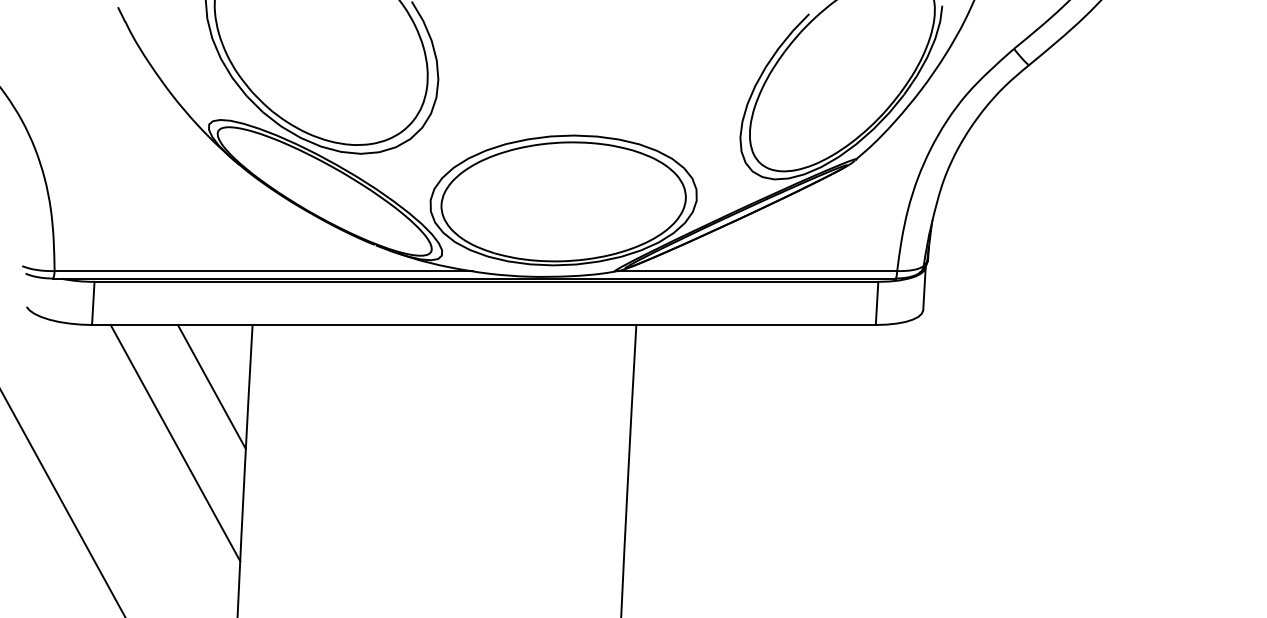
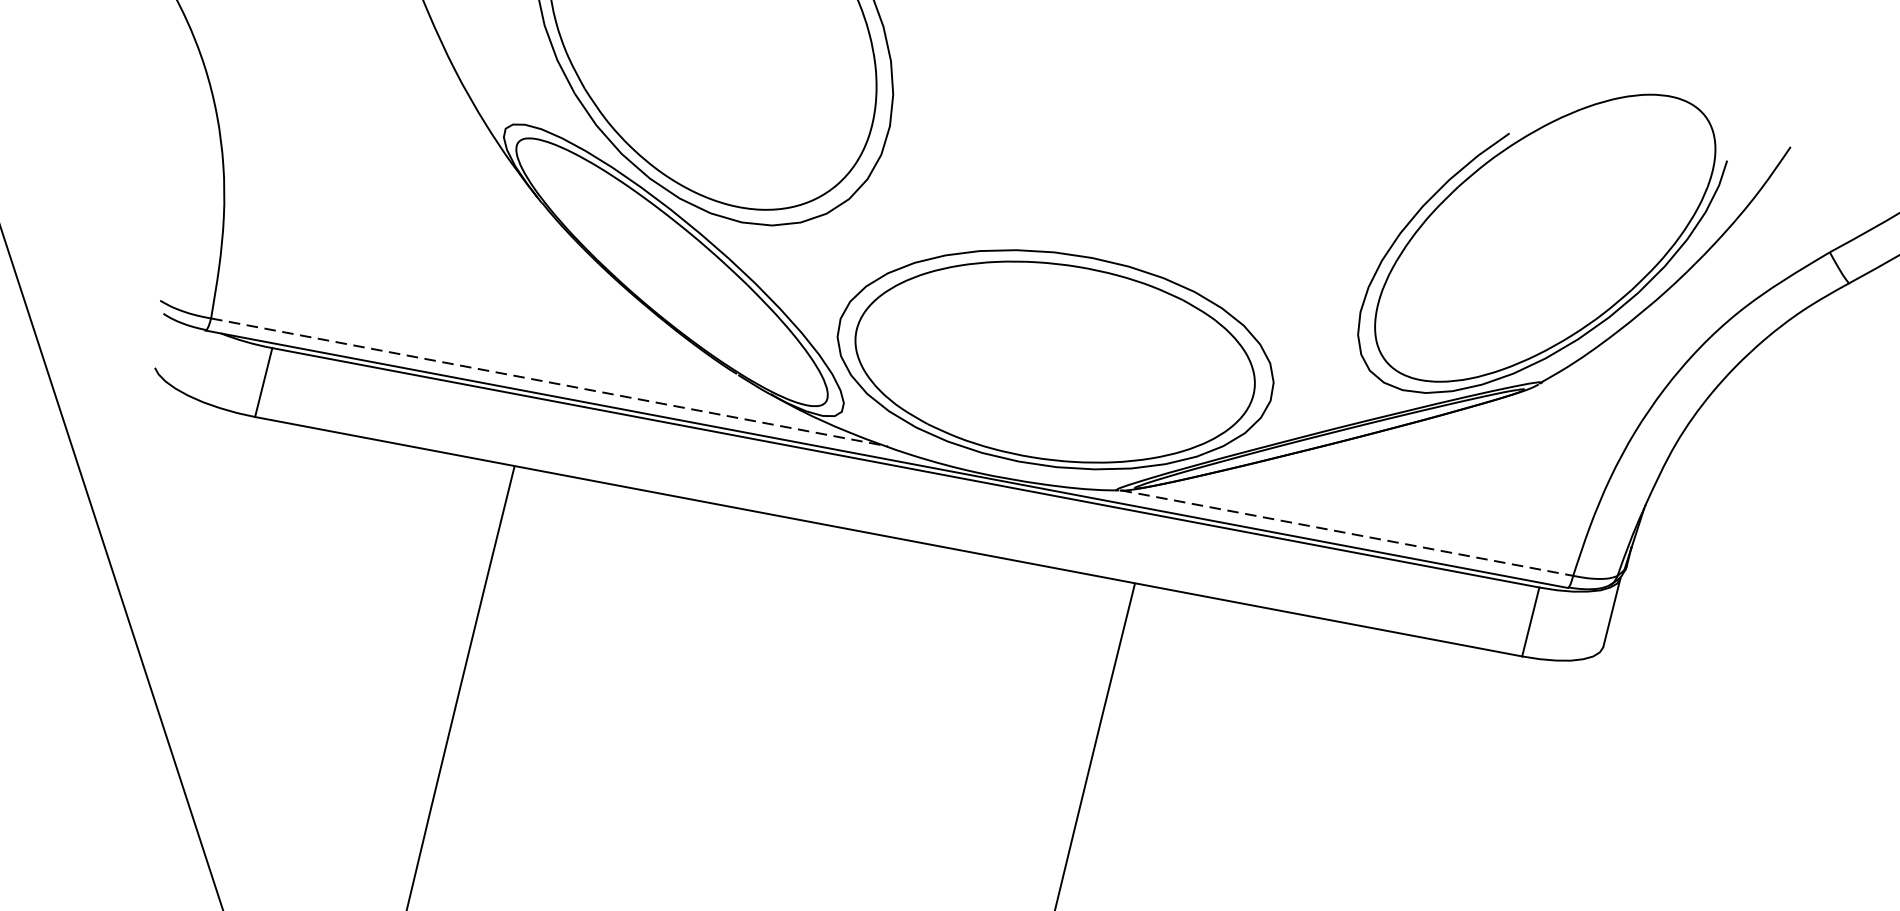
line: (264, 271) -> (550, 383), solid -> dashed
line: (757, 271) -> (1347, 533), solid -> dashed
line: (211, 386) -> (429, 552), removed
line: (175, 442) -> (354, 632), removed

